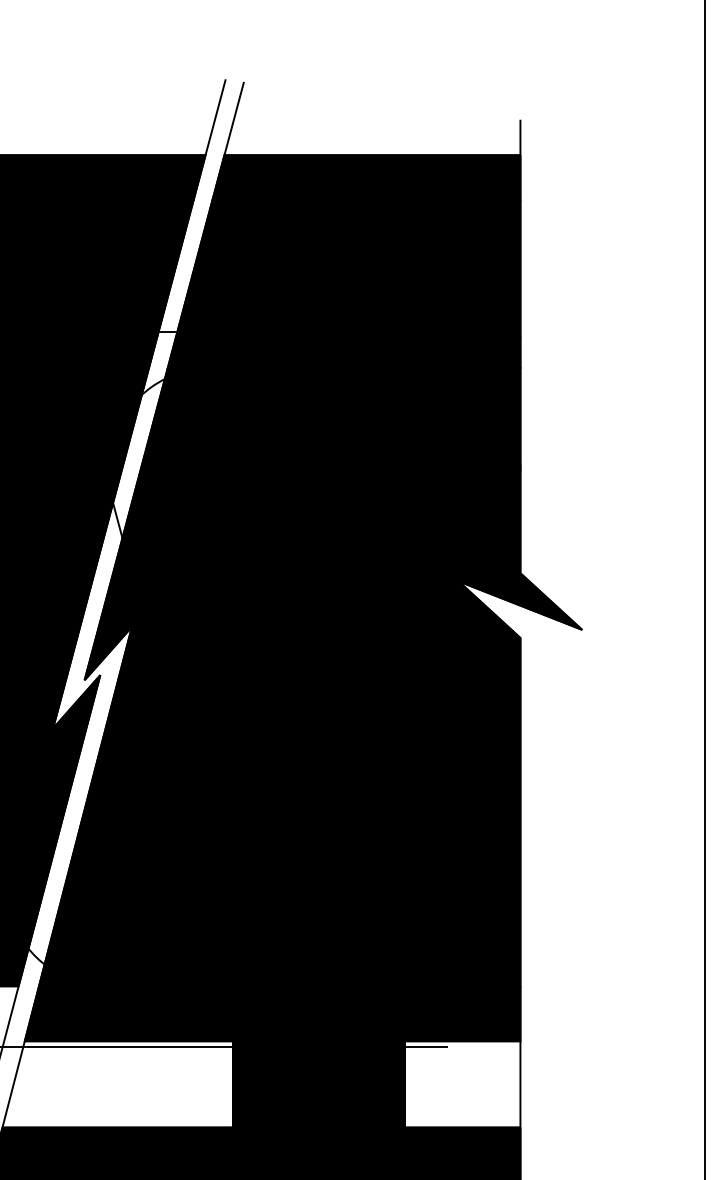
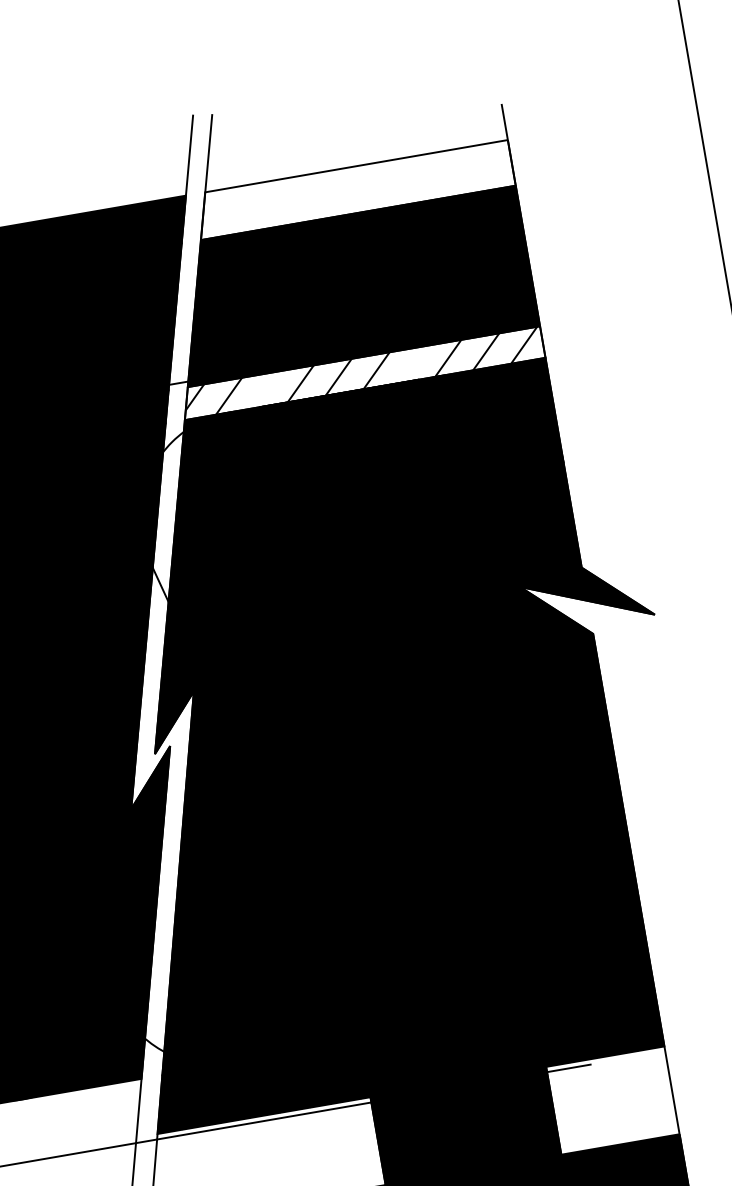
fill: (366, 177) -> (354, 190), removed
fill: (343, 352) -> (361, 373), removed

